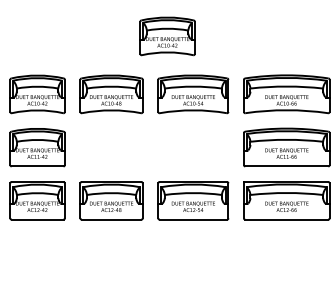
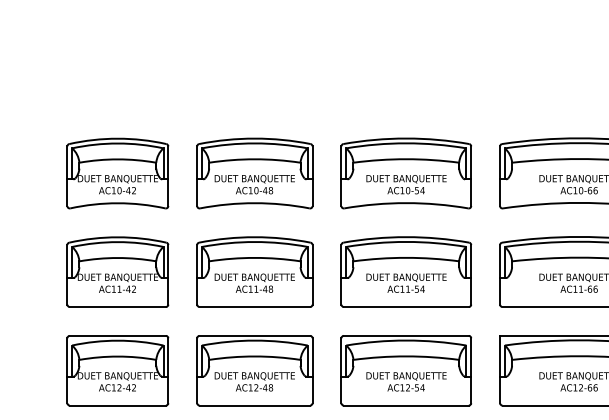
part: (167, 36) -> (358, 66), removed
part: (111, 147) -> (254, 271), added
part: (193, 147) -> (406, 271), added

